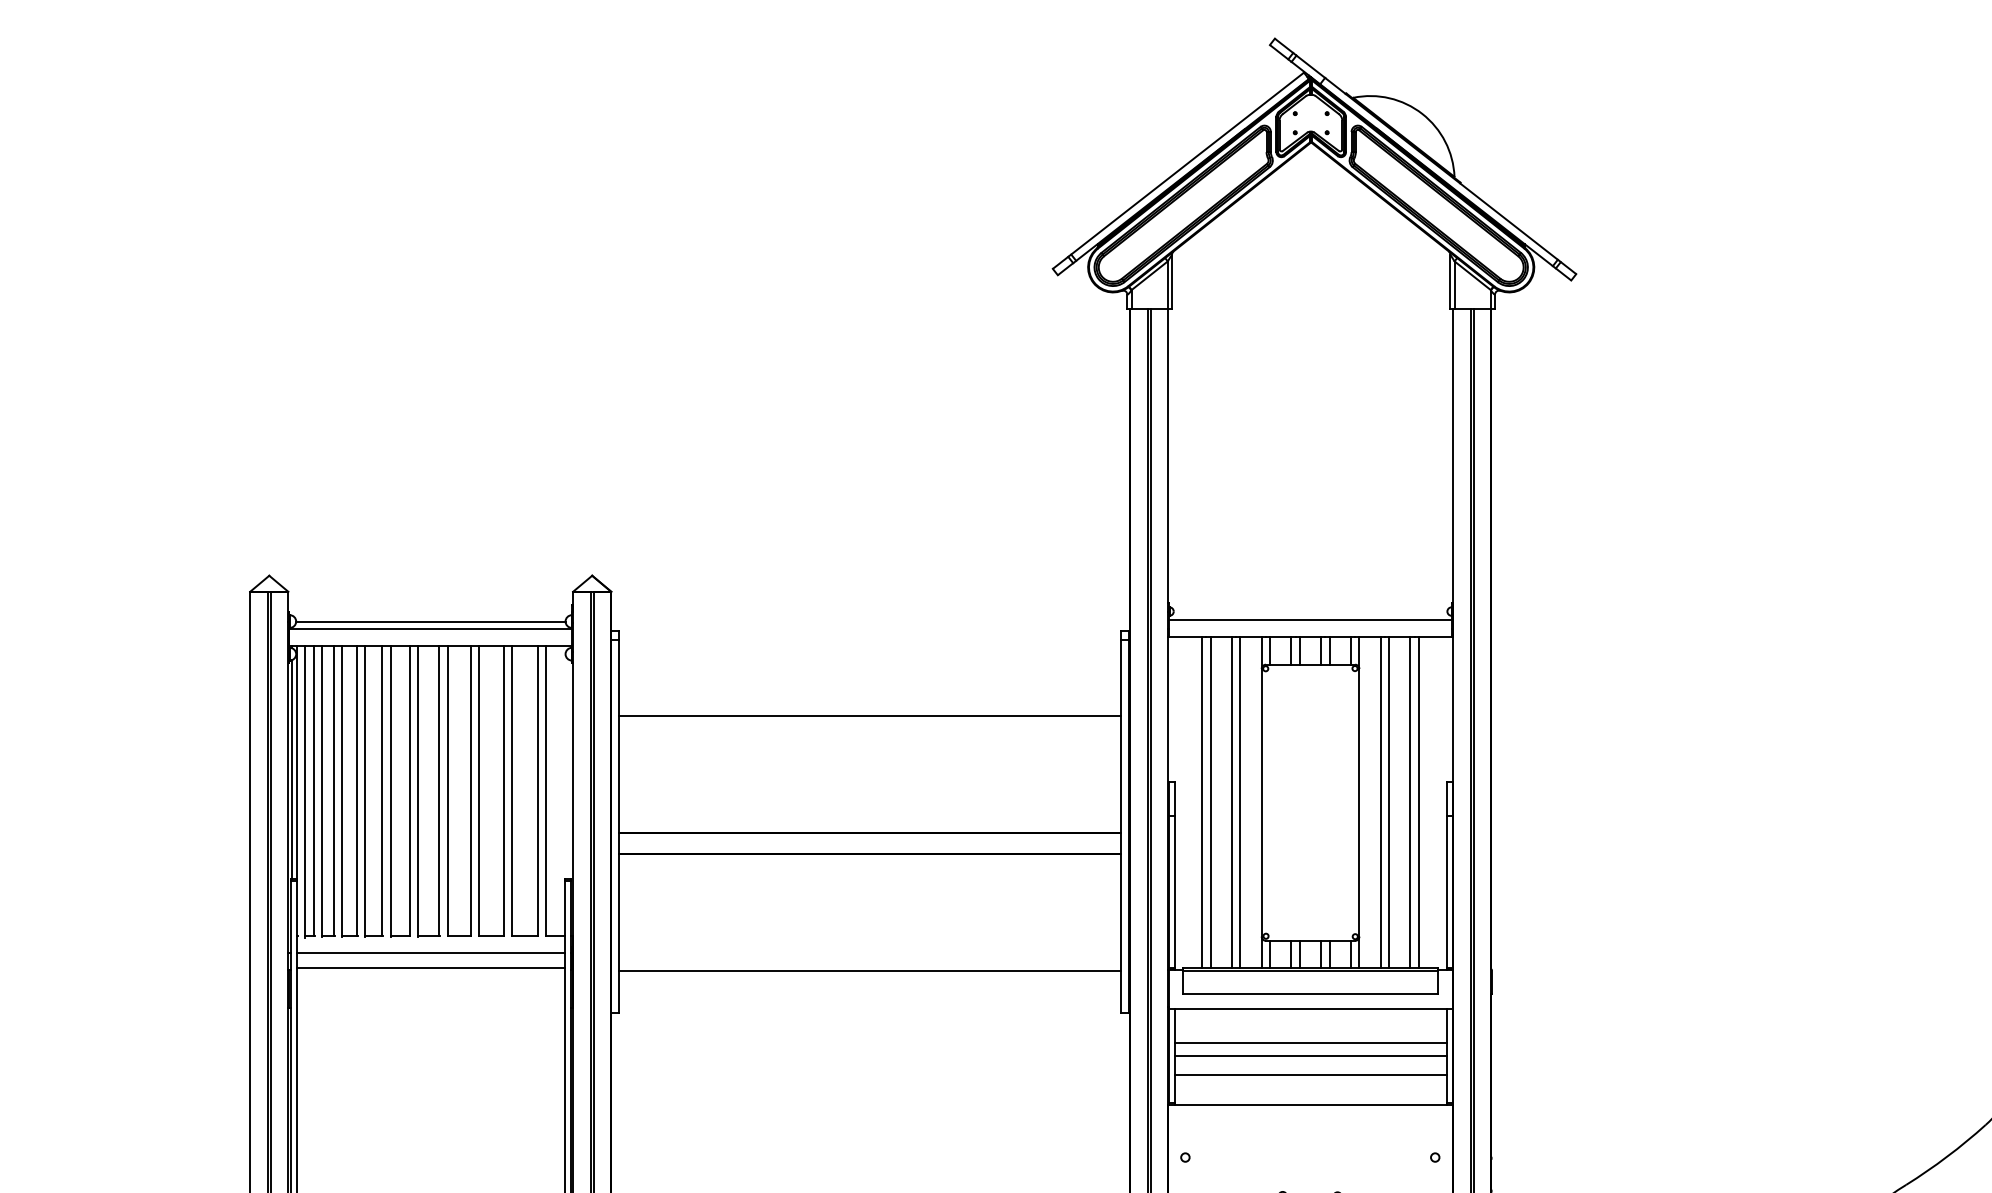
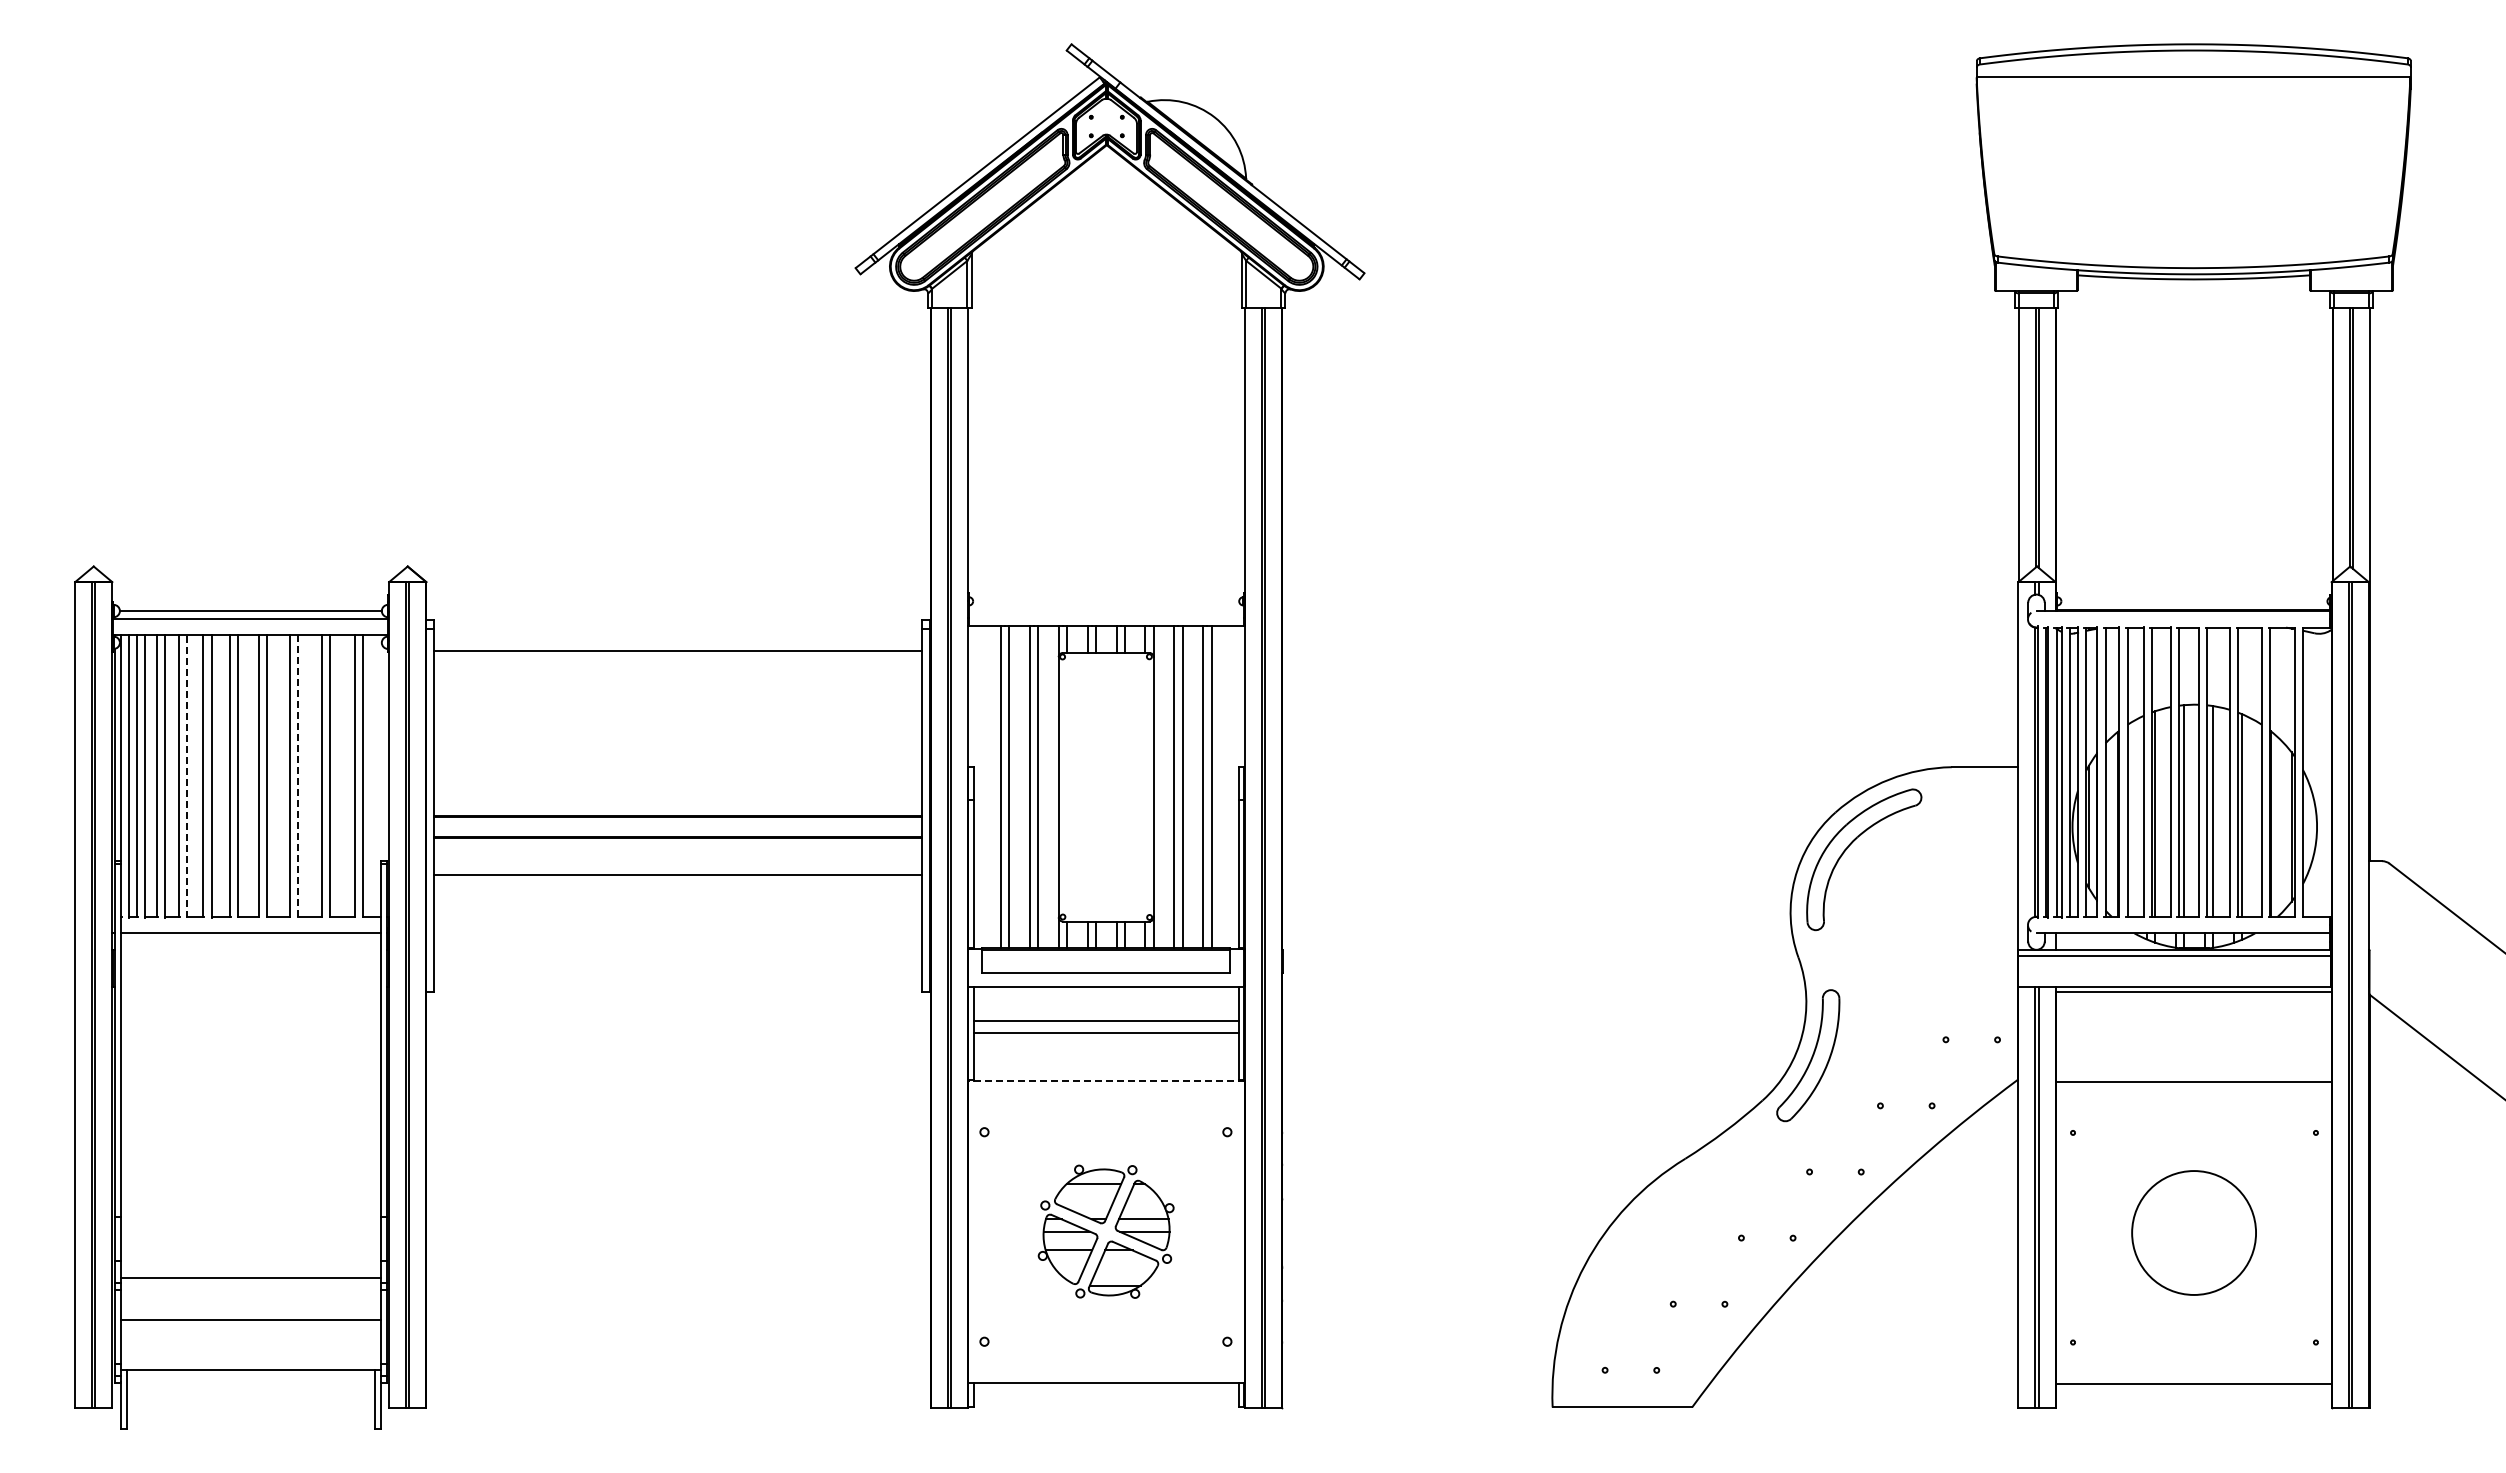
line: (1309, 619) -> (1105, 609), removed
line: (870, 716) -> (678, 651), moved
line: (365, 790) -> (187, 775), solid -> dashed
line: (478, 791) -> (297, 776), solid -> dashed
line: (430, 967) -> (250, 947), removed
line: (870, 970) -> (678, 874), moved
line: (1310, 1074) -> (1106, 1051), removed
line: (1309, 1105) -> (1105, 1081), solid -> dashed

